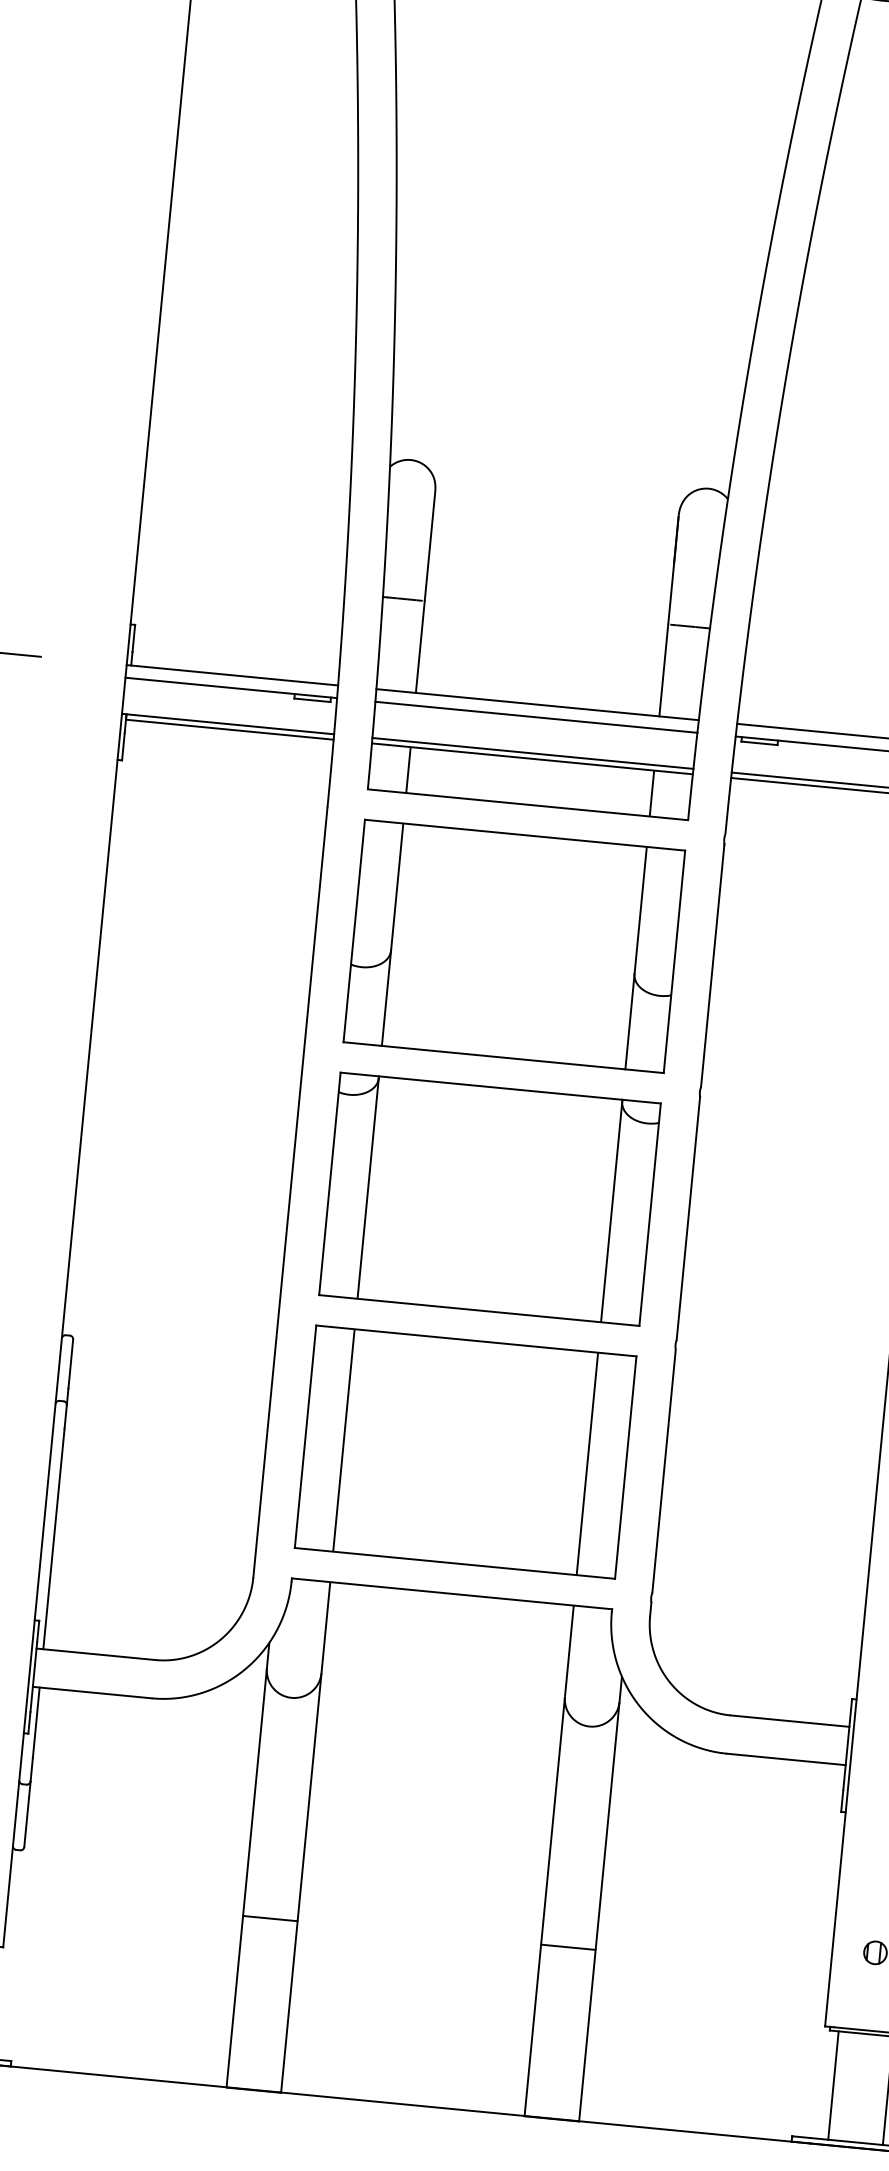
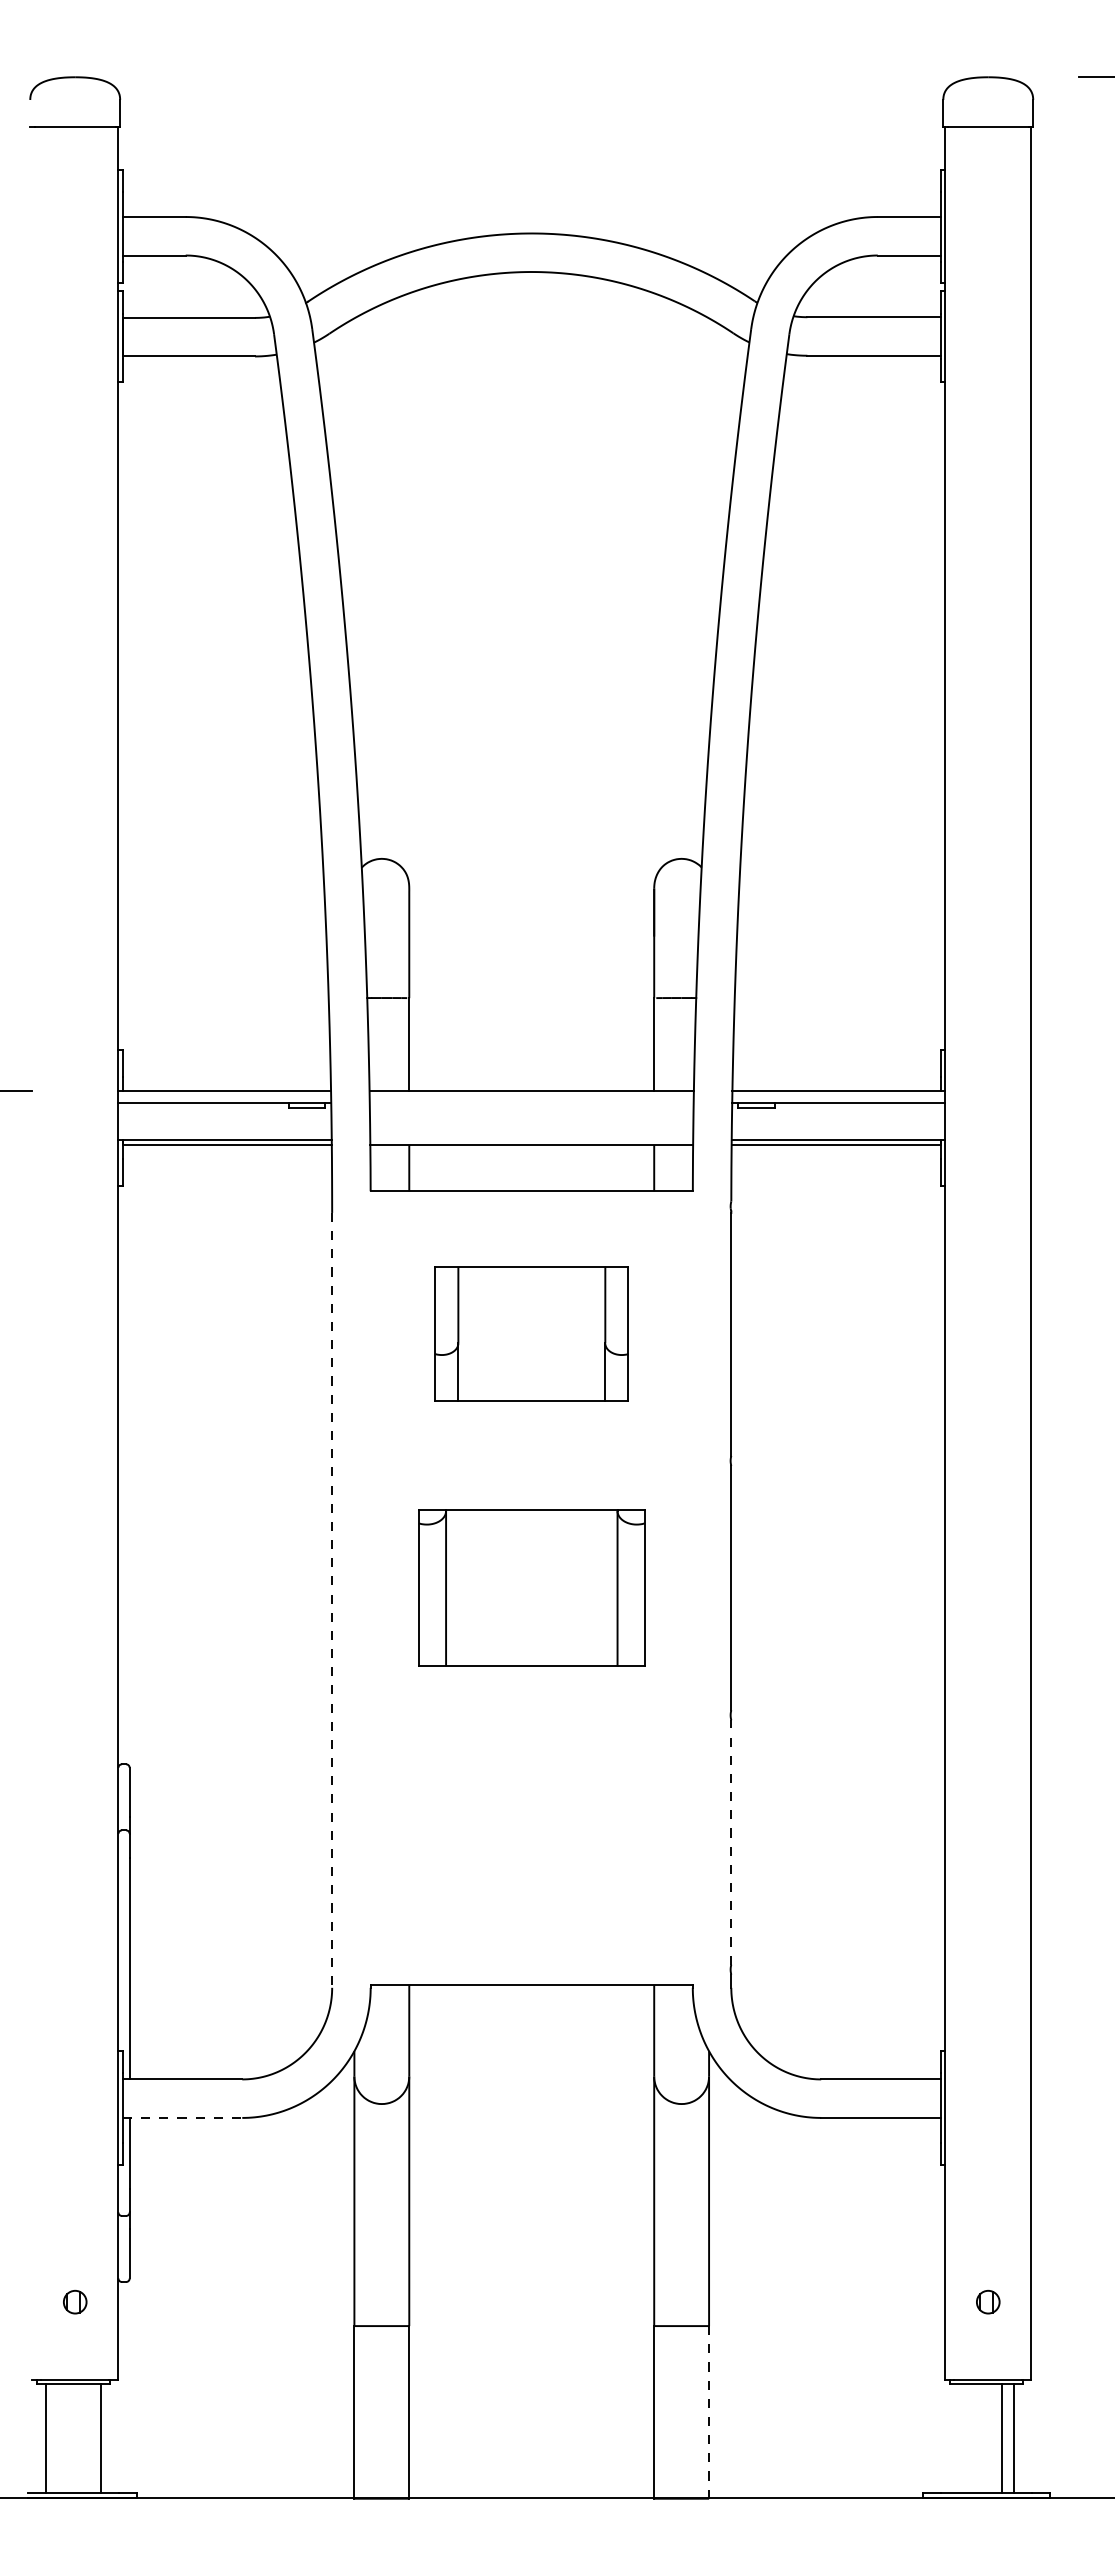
line: (536, 717) -> (531, 1103), removed
line: (532, 753) -> (531, 1139), removed
part: (514, 946) -> (531, 1333), size x0.6
line: (290, 1192) -> (332, 1600), solid -> dashed
part: (489, 1198) -> (531, 1587), size x0.7
part: (465, 1452) -> (531, 1842), removed
line: (664, 1470) -> (731, 1841), solid -> dashed
line: (92, 1692) -> (182, 2117), solid -> dashed
line: (587, 2034) -> (709, 2411), solid -> dashed
line: (833, 2084) -> (1002, 2437), moved

